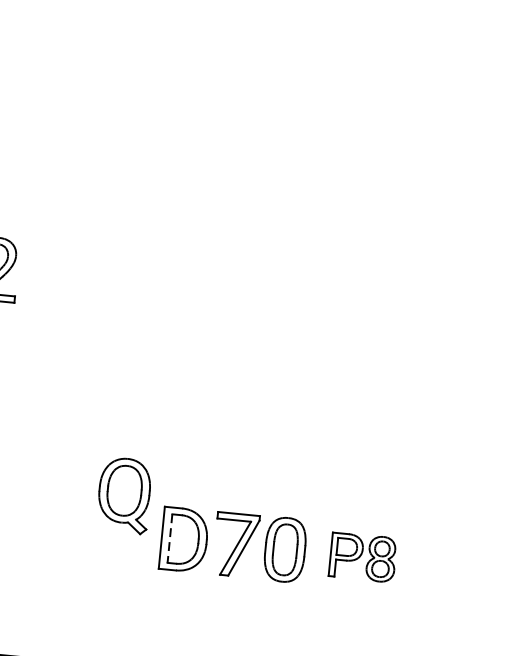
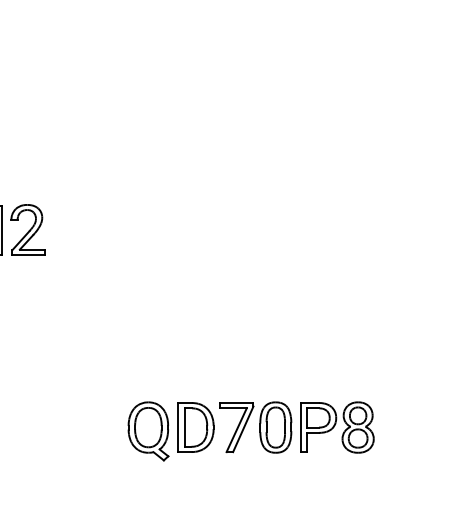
part: (124, 495) -> (148, 431), moved
line: (169, 539) -> (184, 428), dashed -> solid
part: (363, 557) -> (337, 427), size x1.43

